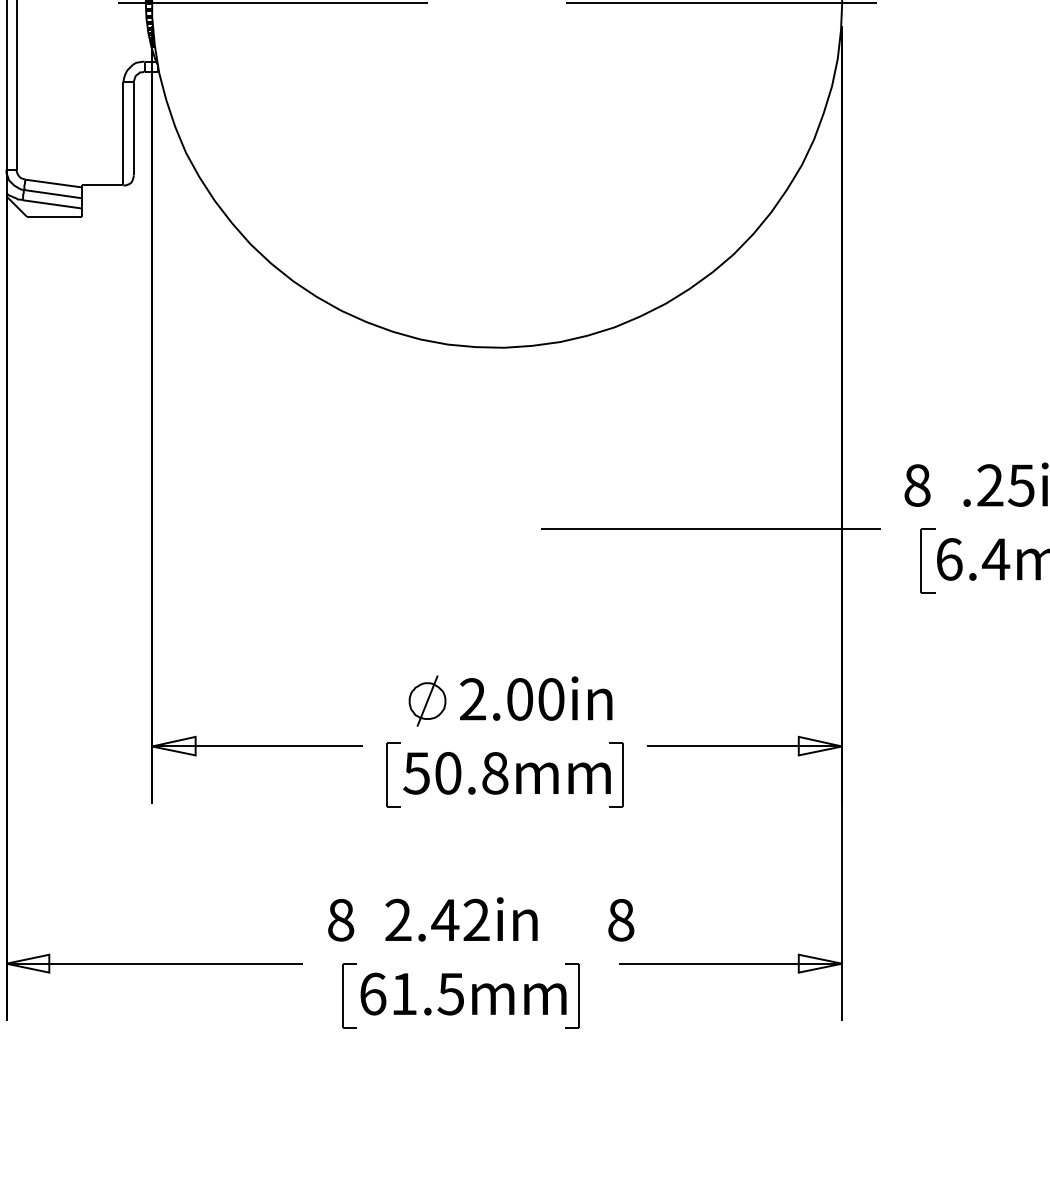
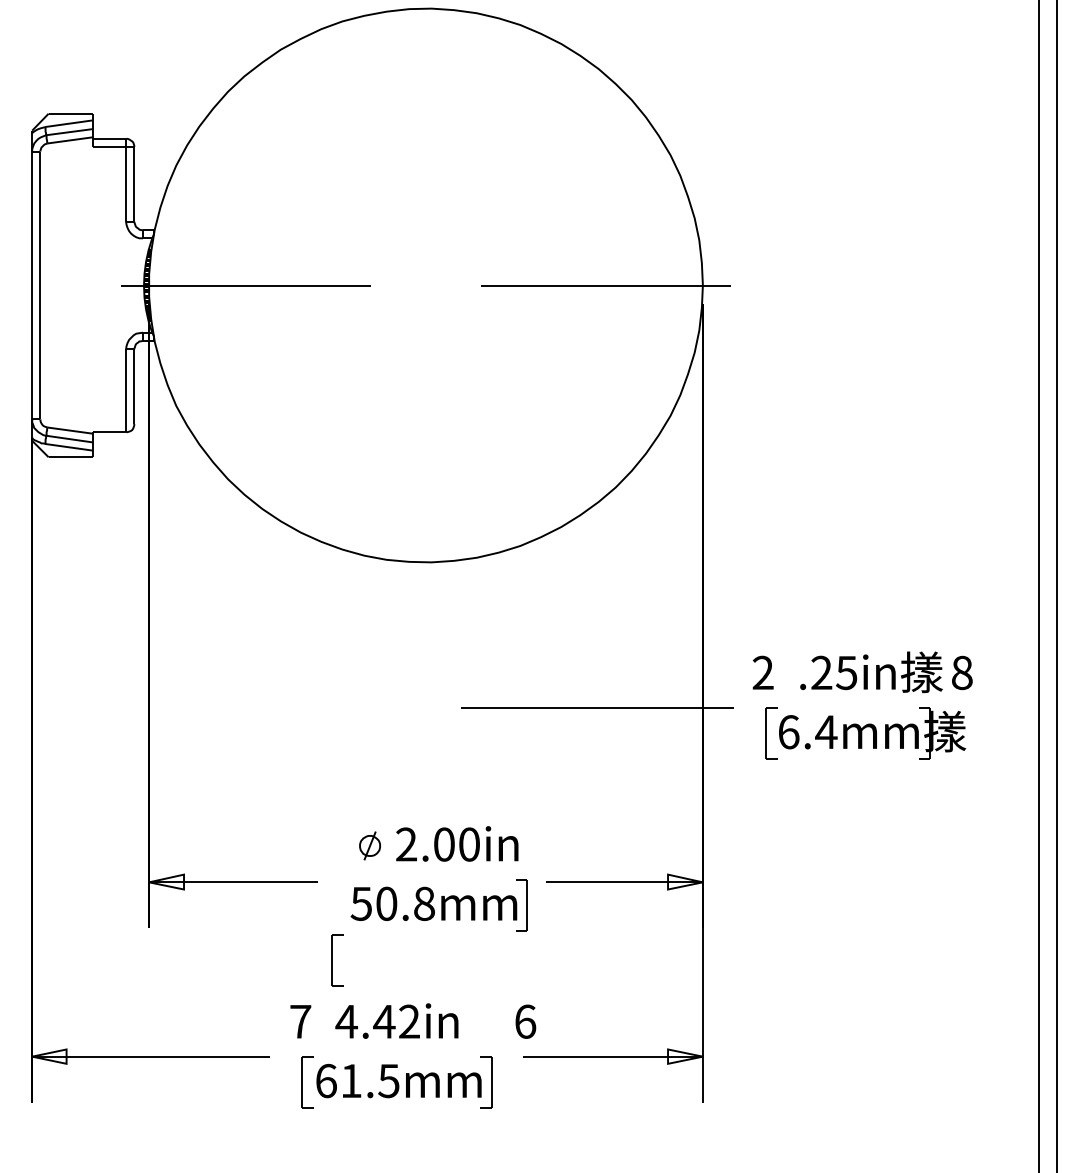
text: (916, 484) -> (762, 672), 8 -> 2
part: (426, 700) -> (369, 845), size x0.7
part: (393, 775) -> (337, 960), moved
text: (340, 919) -> (300, 1021), 8 -> 7
text: (398, 919) -> (346, 1021), 2.42in -> 4.42in
text: (621, 919) -> (525, 1021), 8 -> 6

